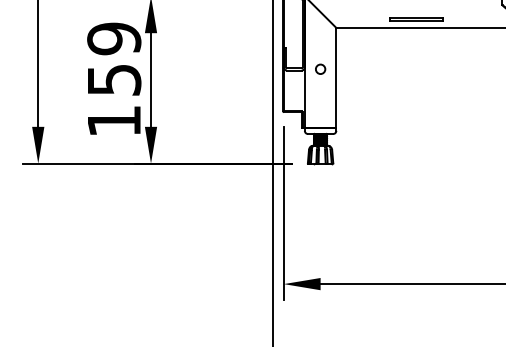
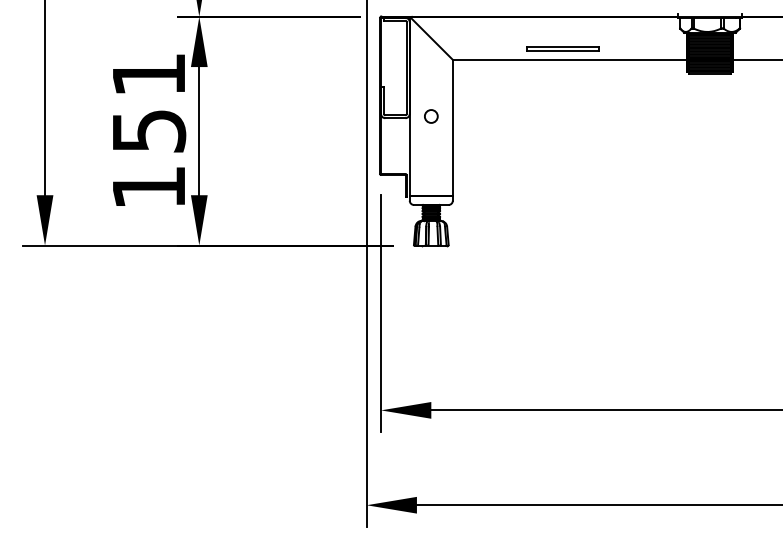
text: (113, 38) -> (148, 74), 159 -> 151

